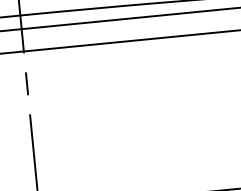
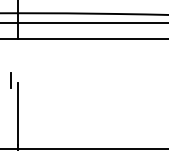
line: (26, 84) -> (10, 80), moved

